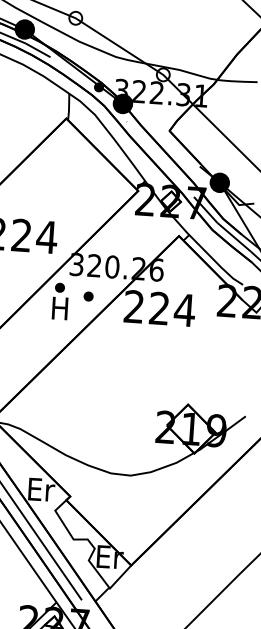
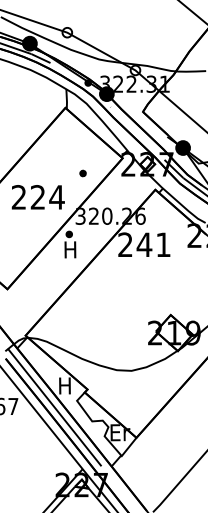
part: (87, 296) -> (82, 173), moved
text: (171, 308) -> (153, 244), 224 -> 241
text: (41, 489) -> (65, 385), Er -> H

